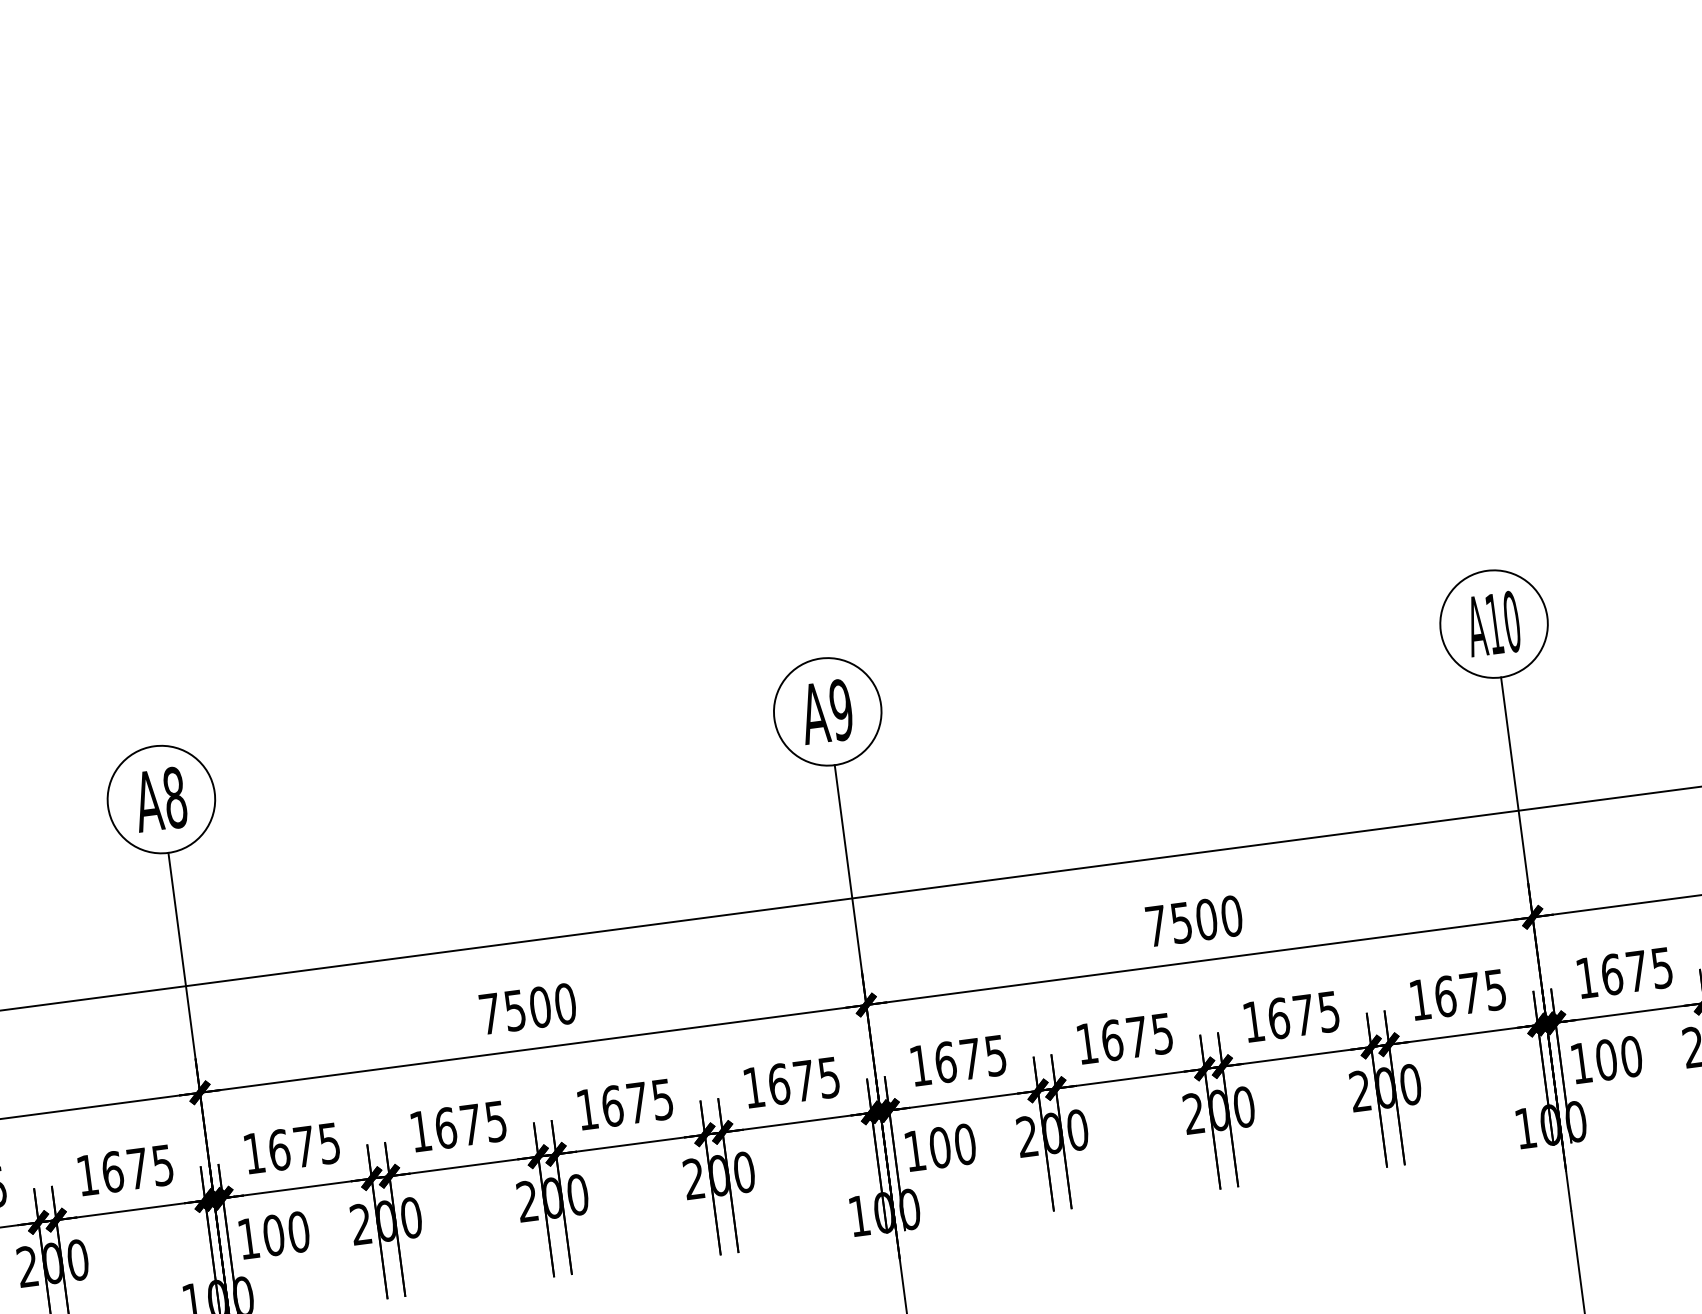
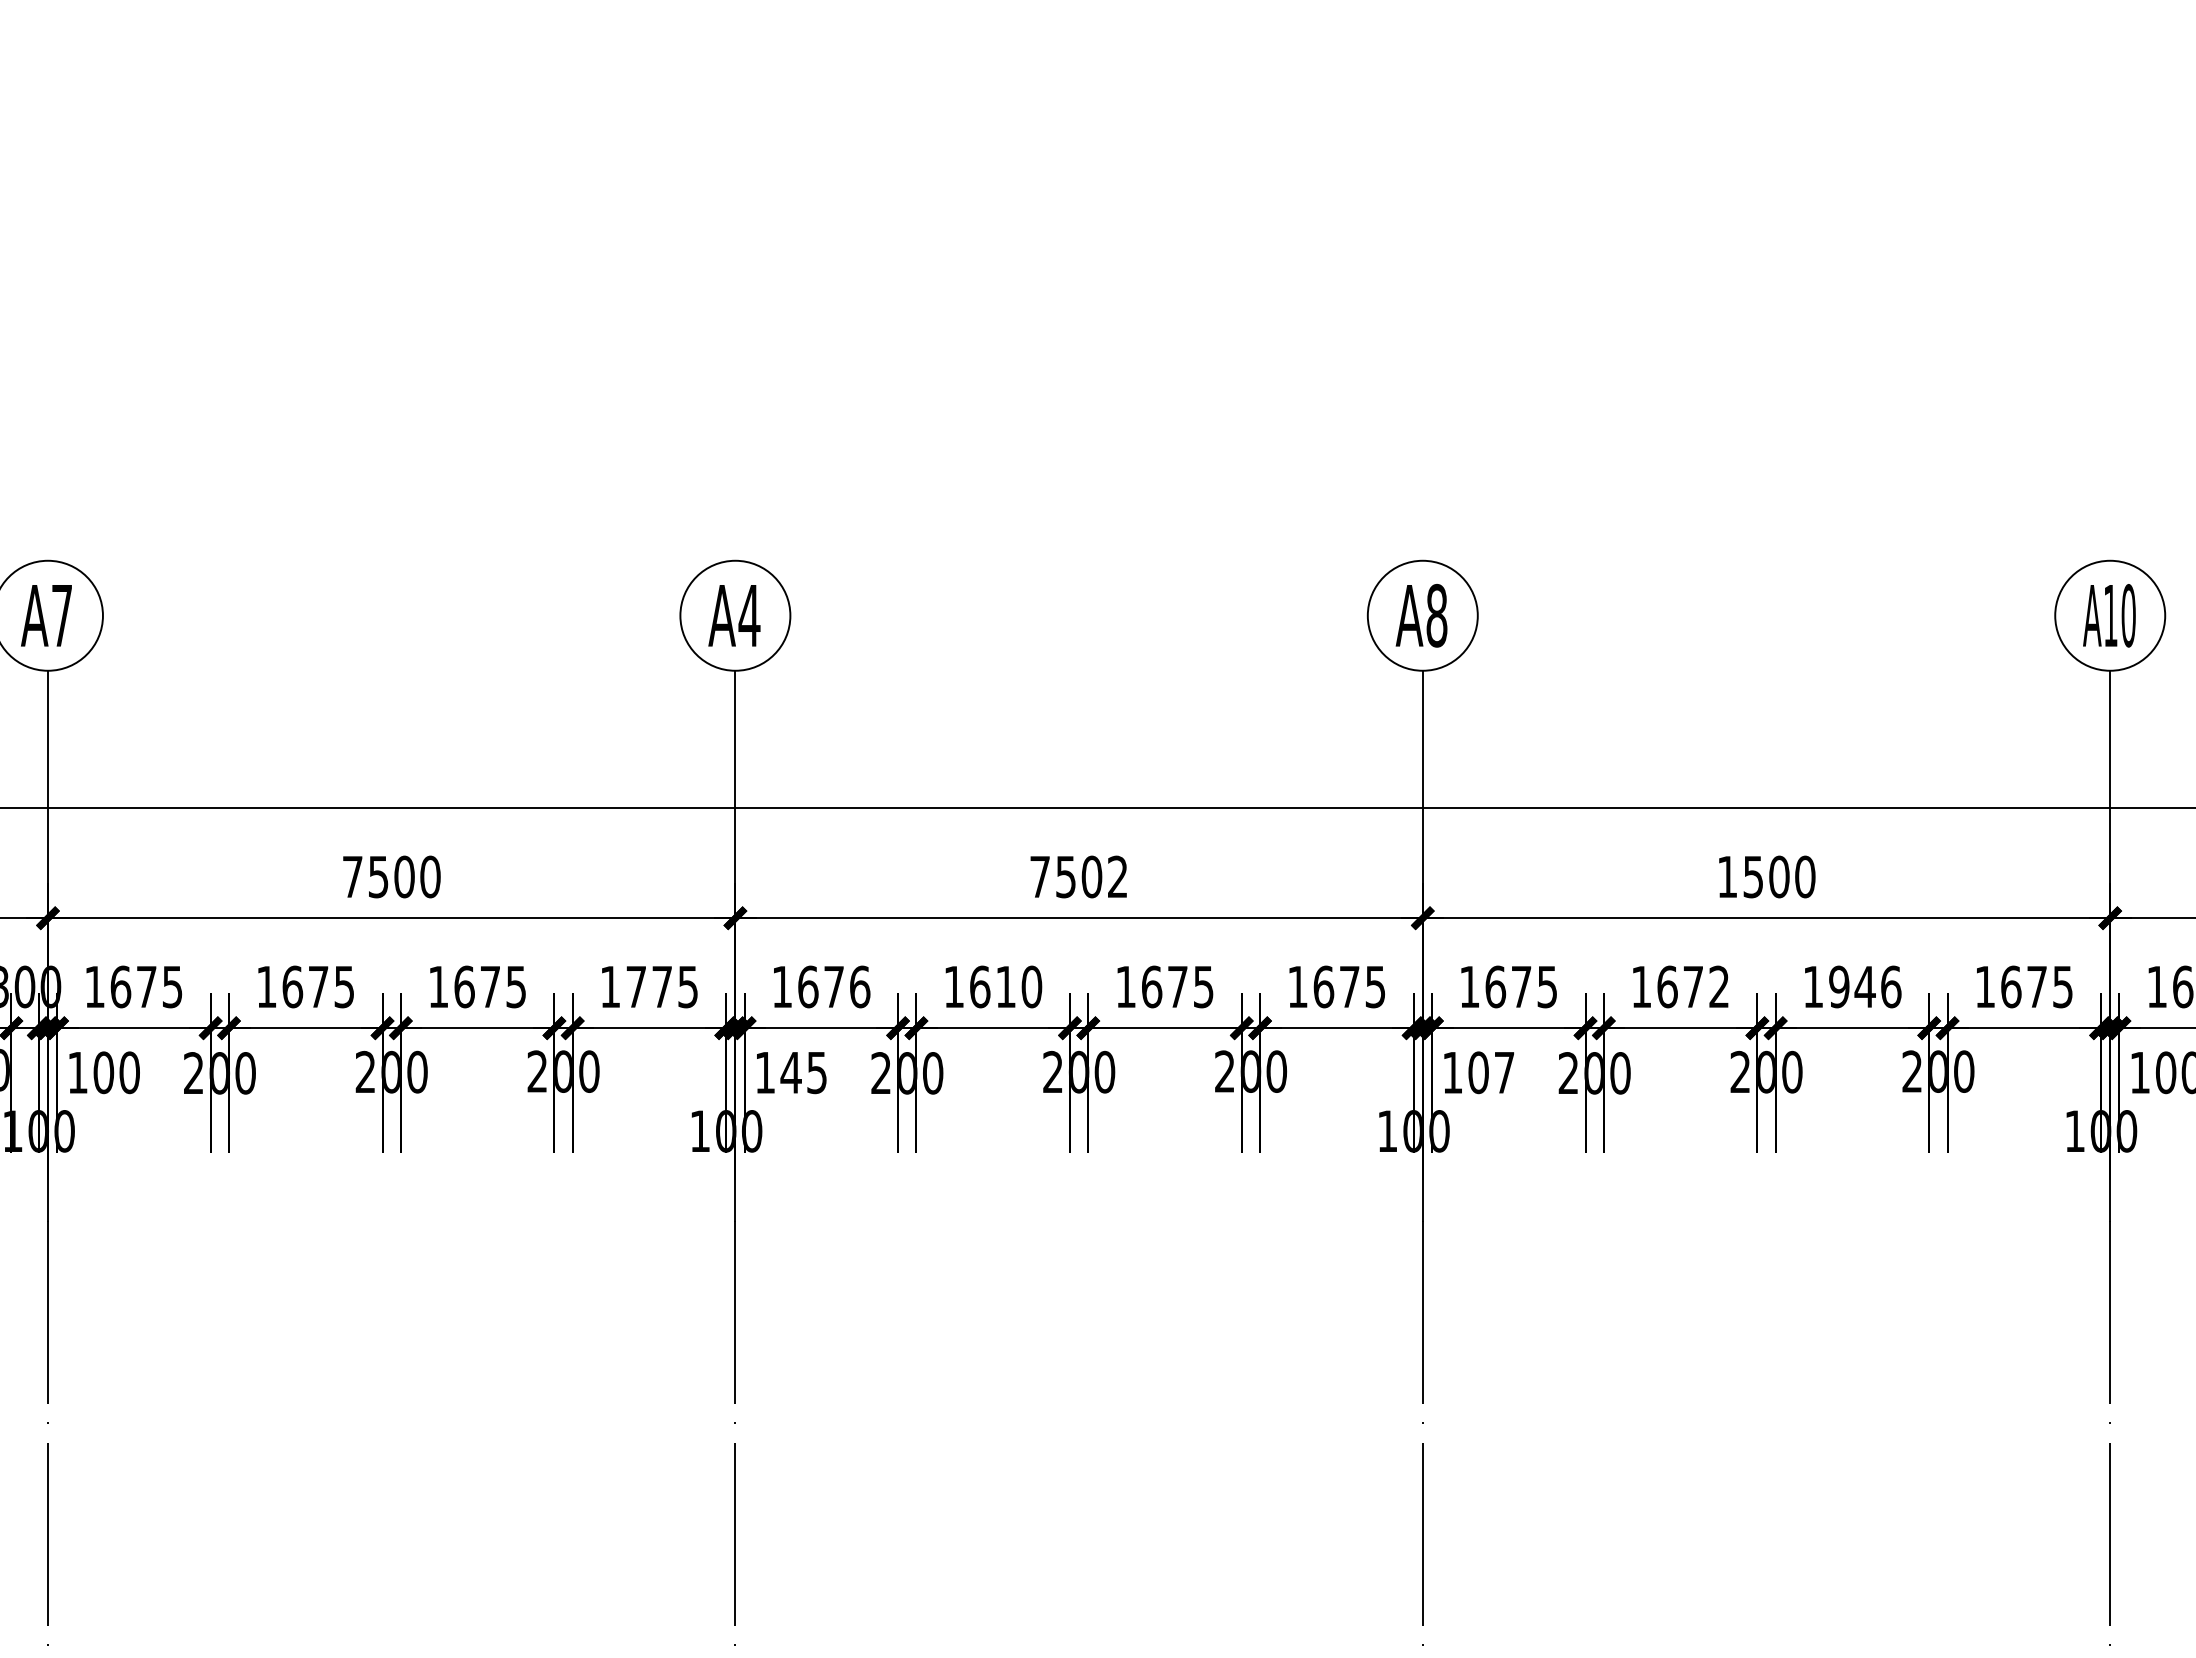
text: (840, 709) -> (1436, 615), A9 -> A8
text: (175, 797) -> (749, 615), A8 -> A4
text: (1156, 925) -> (1727, 876), 7500 -> 1500
text: (565, 1003) -> (1117, 876), 7500 -> 7502
text: (1304, 1014) -> (1865, 986), 1675 -> 1946
text: (1161, 1033) -> (1718, 986), 1675 -> 1672
text: (484, 1122) -> (1019, 986), 1675 -> 1610
text: (329, 1142) -> (860, 986), 1675 -> 1676
text: (965, 1144) -> (1504, 1072), 100 -> 107
text: (112, 1171) -> (636, 986), 1675 -> 1775
text: (285, 1233) -> (803, 1072), 100 -> 145

